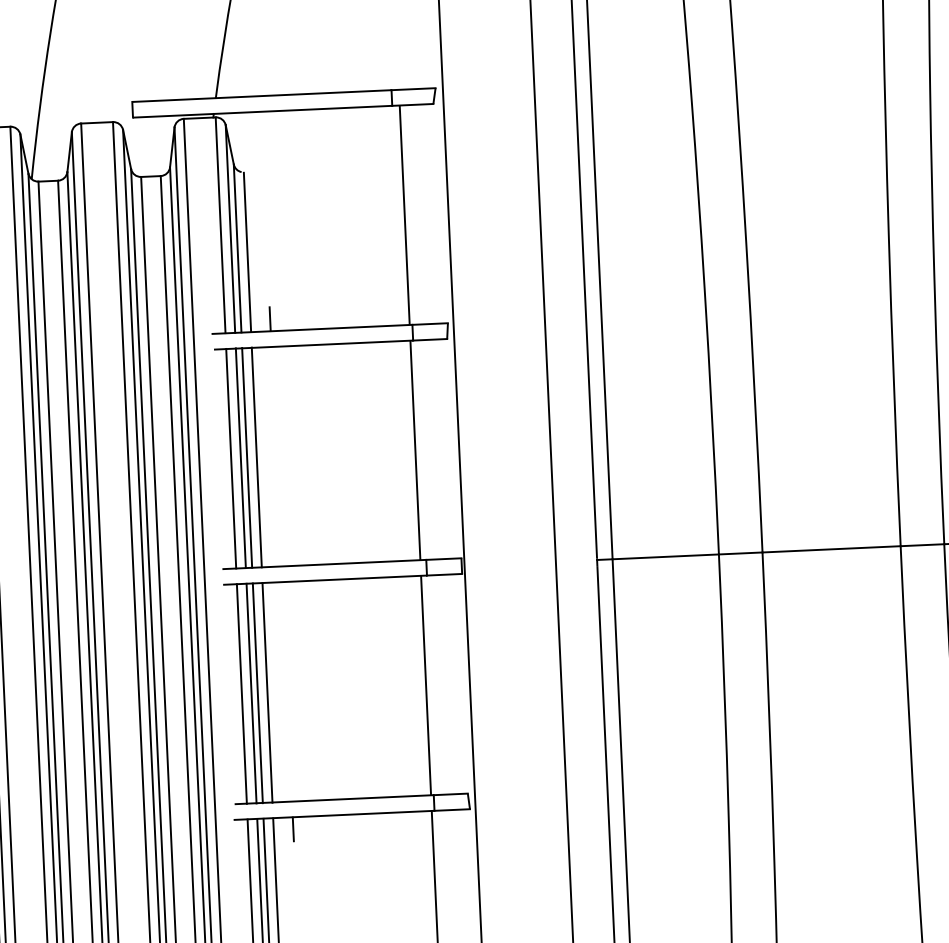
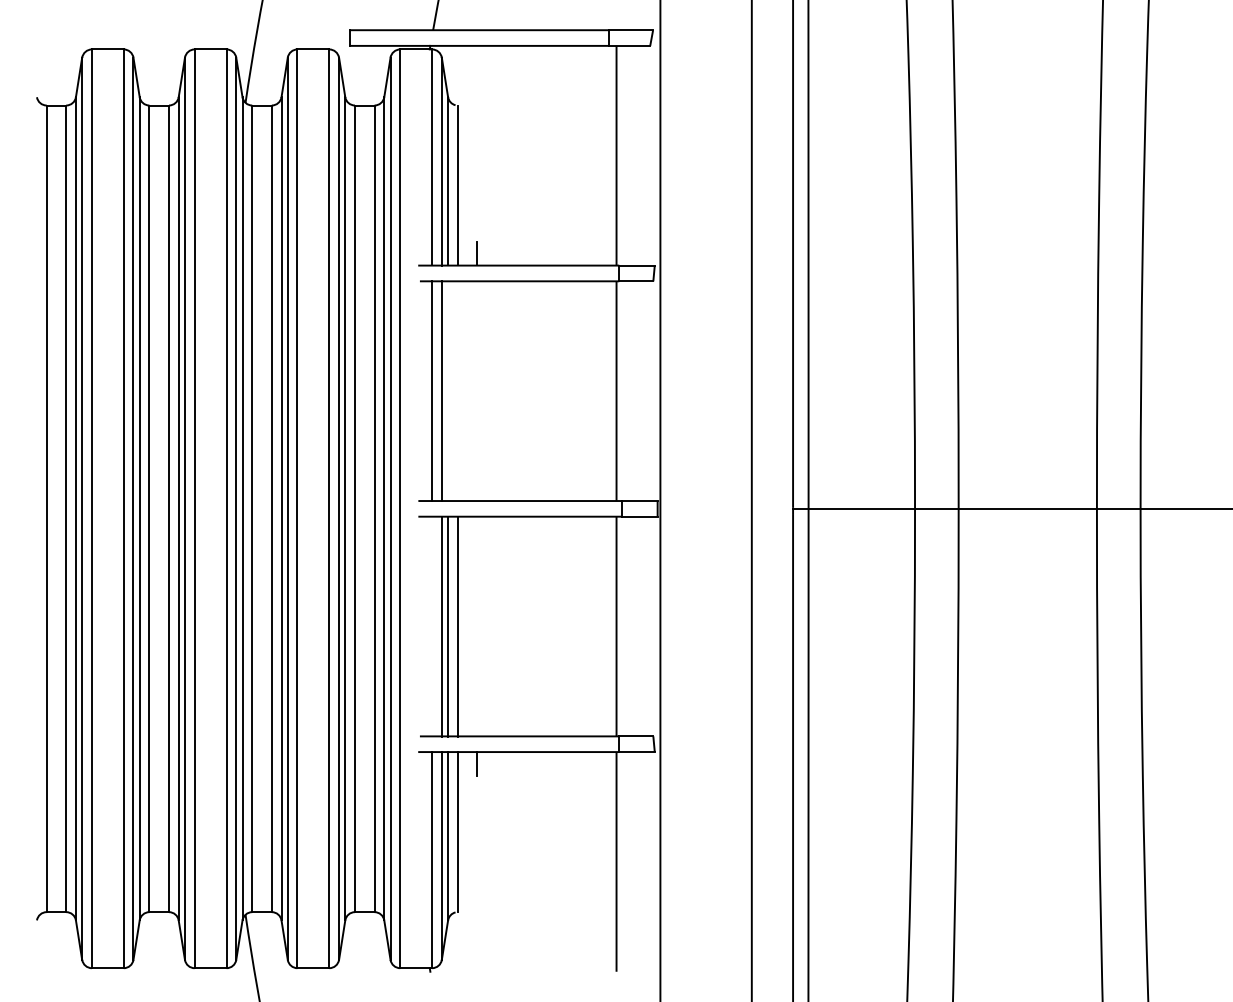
line: (247, 457) -> (448, 390), removed
line: (256, 457) -> (457, 391), removed
line: (242, 693) -> (432, 626), removed

